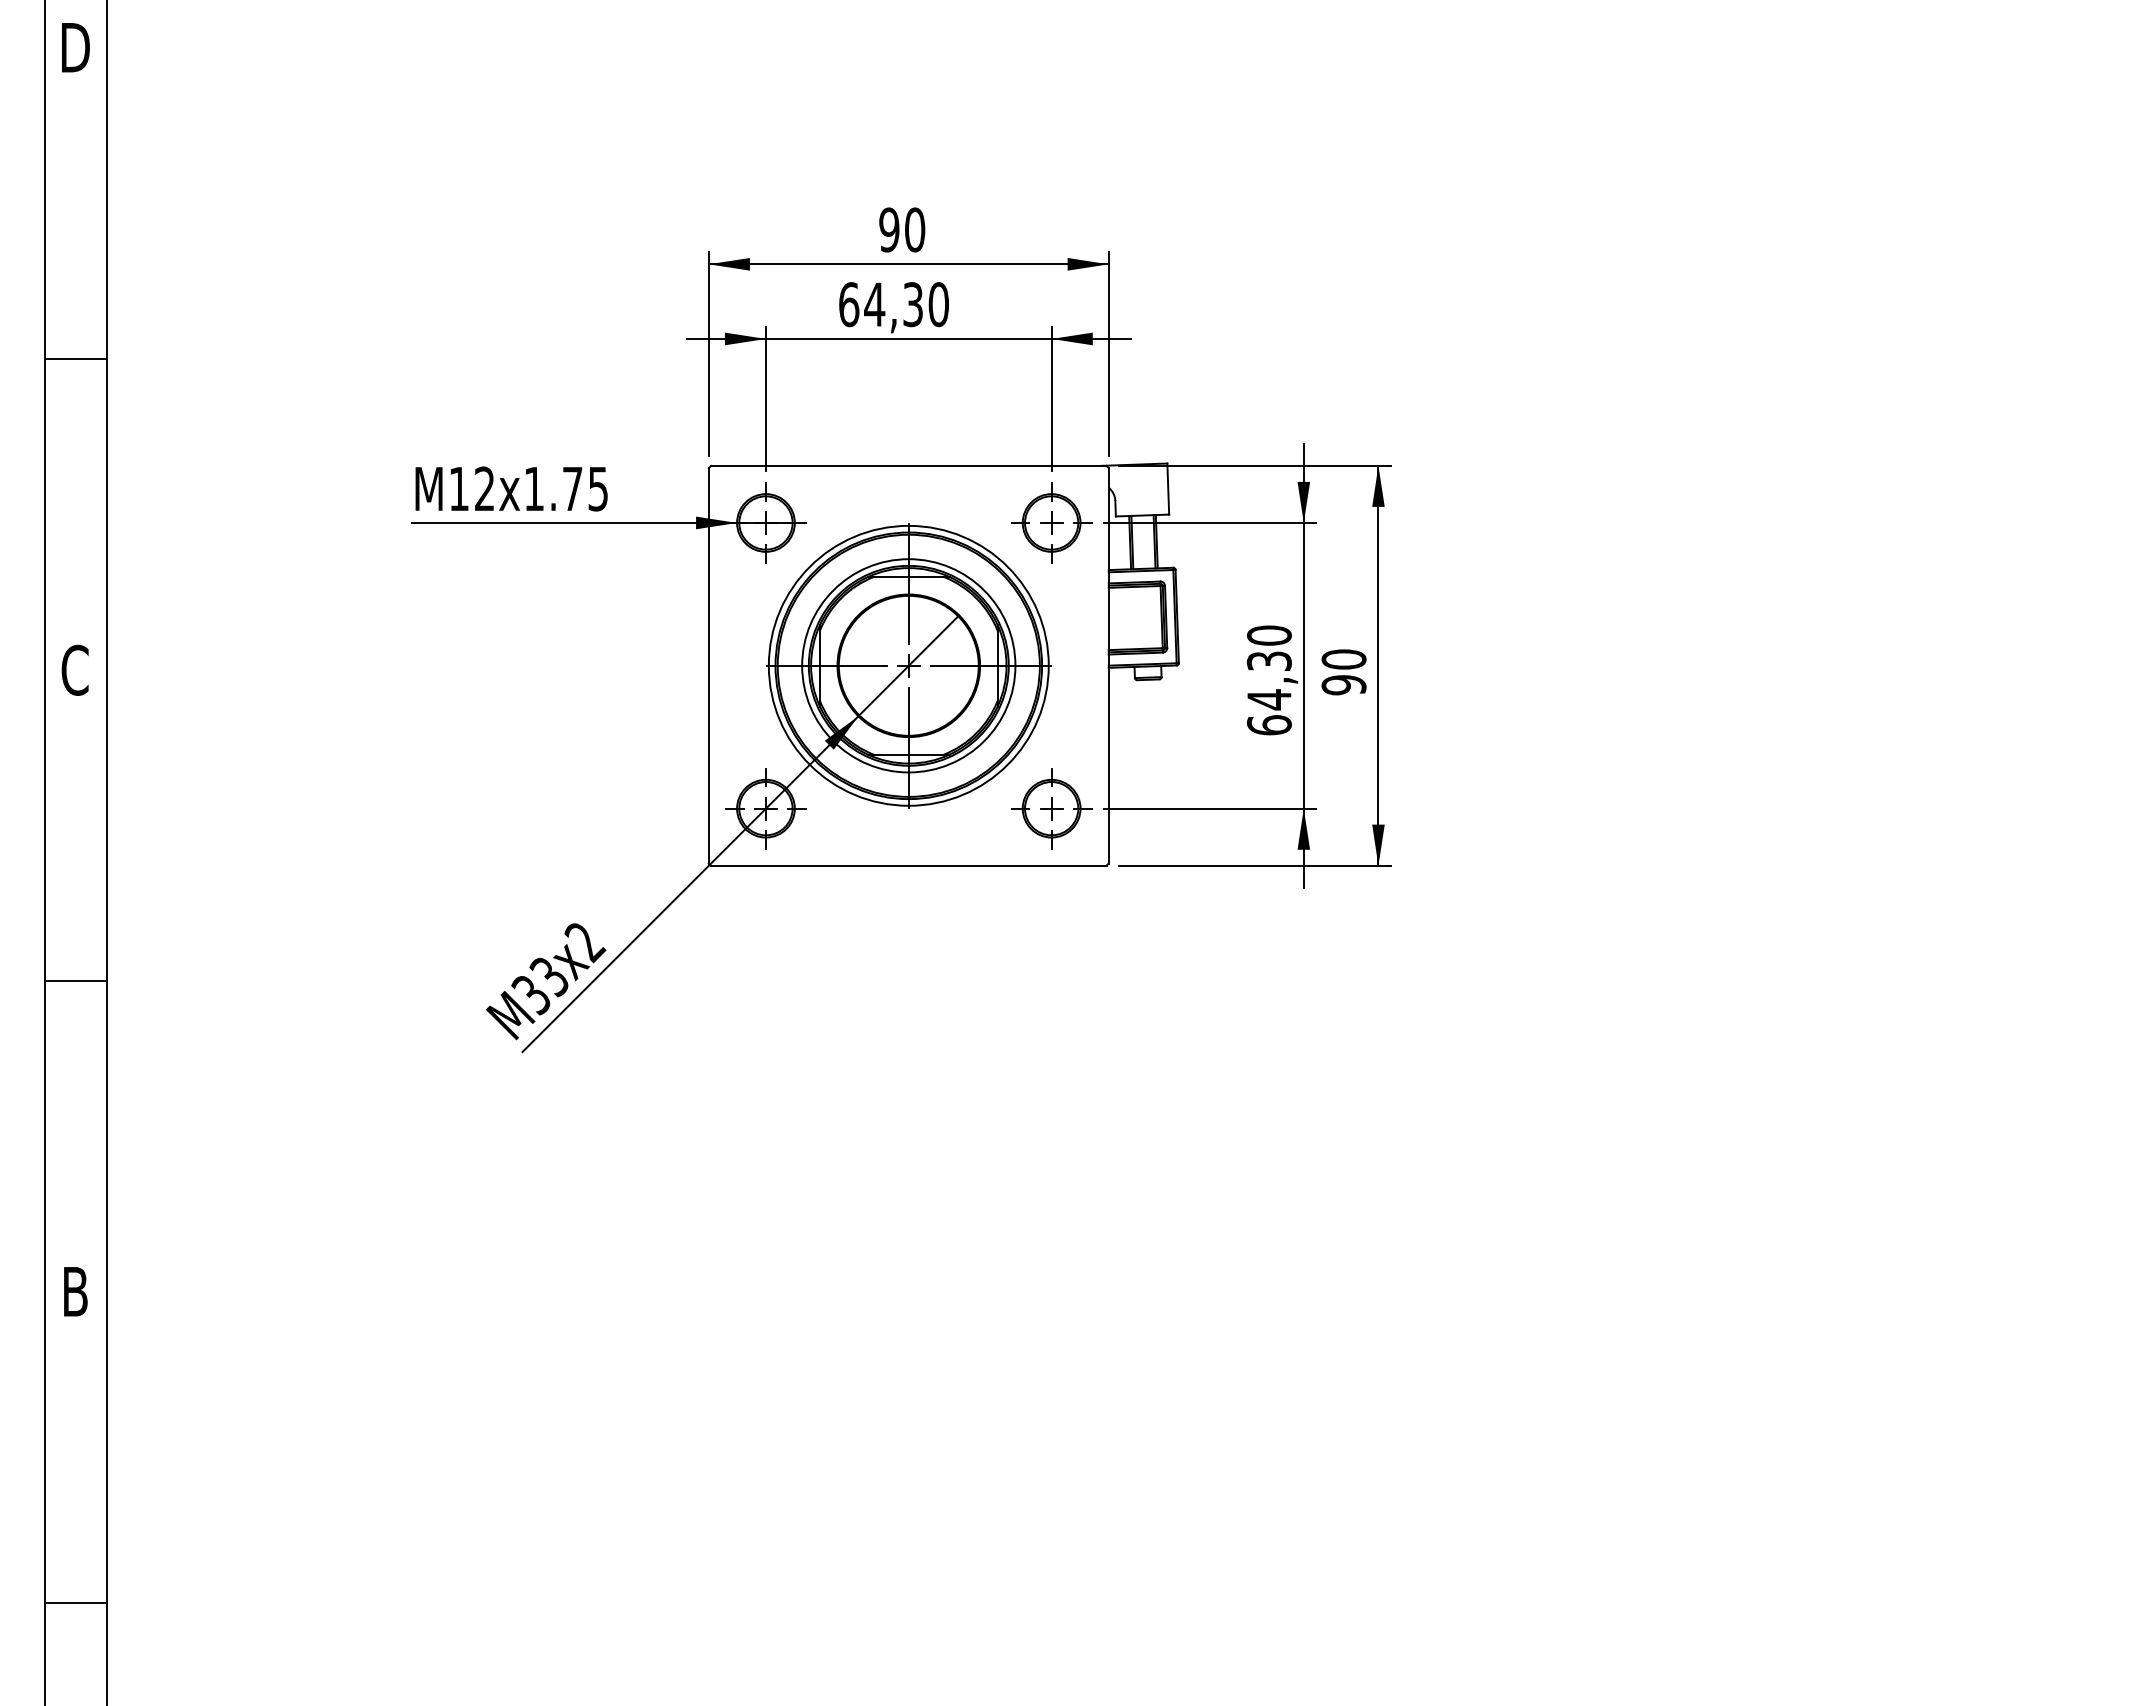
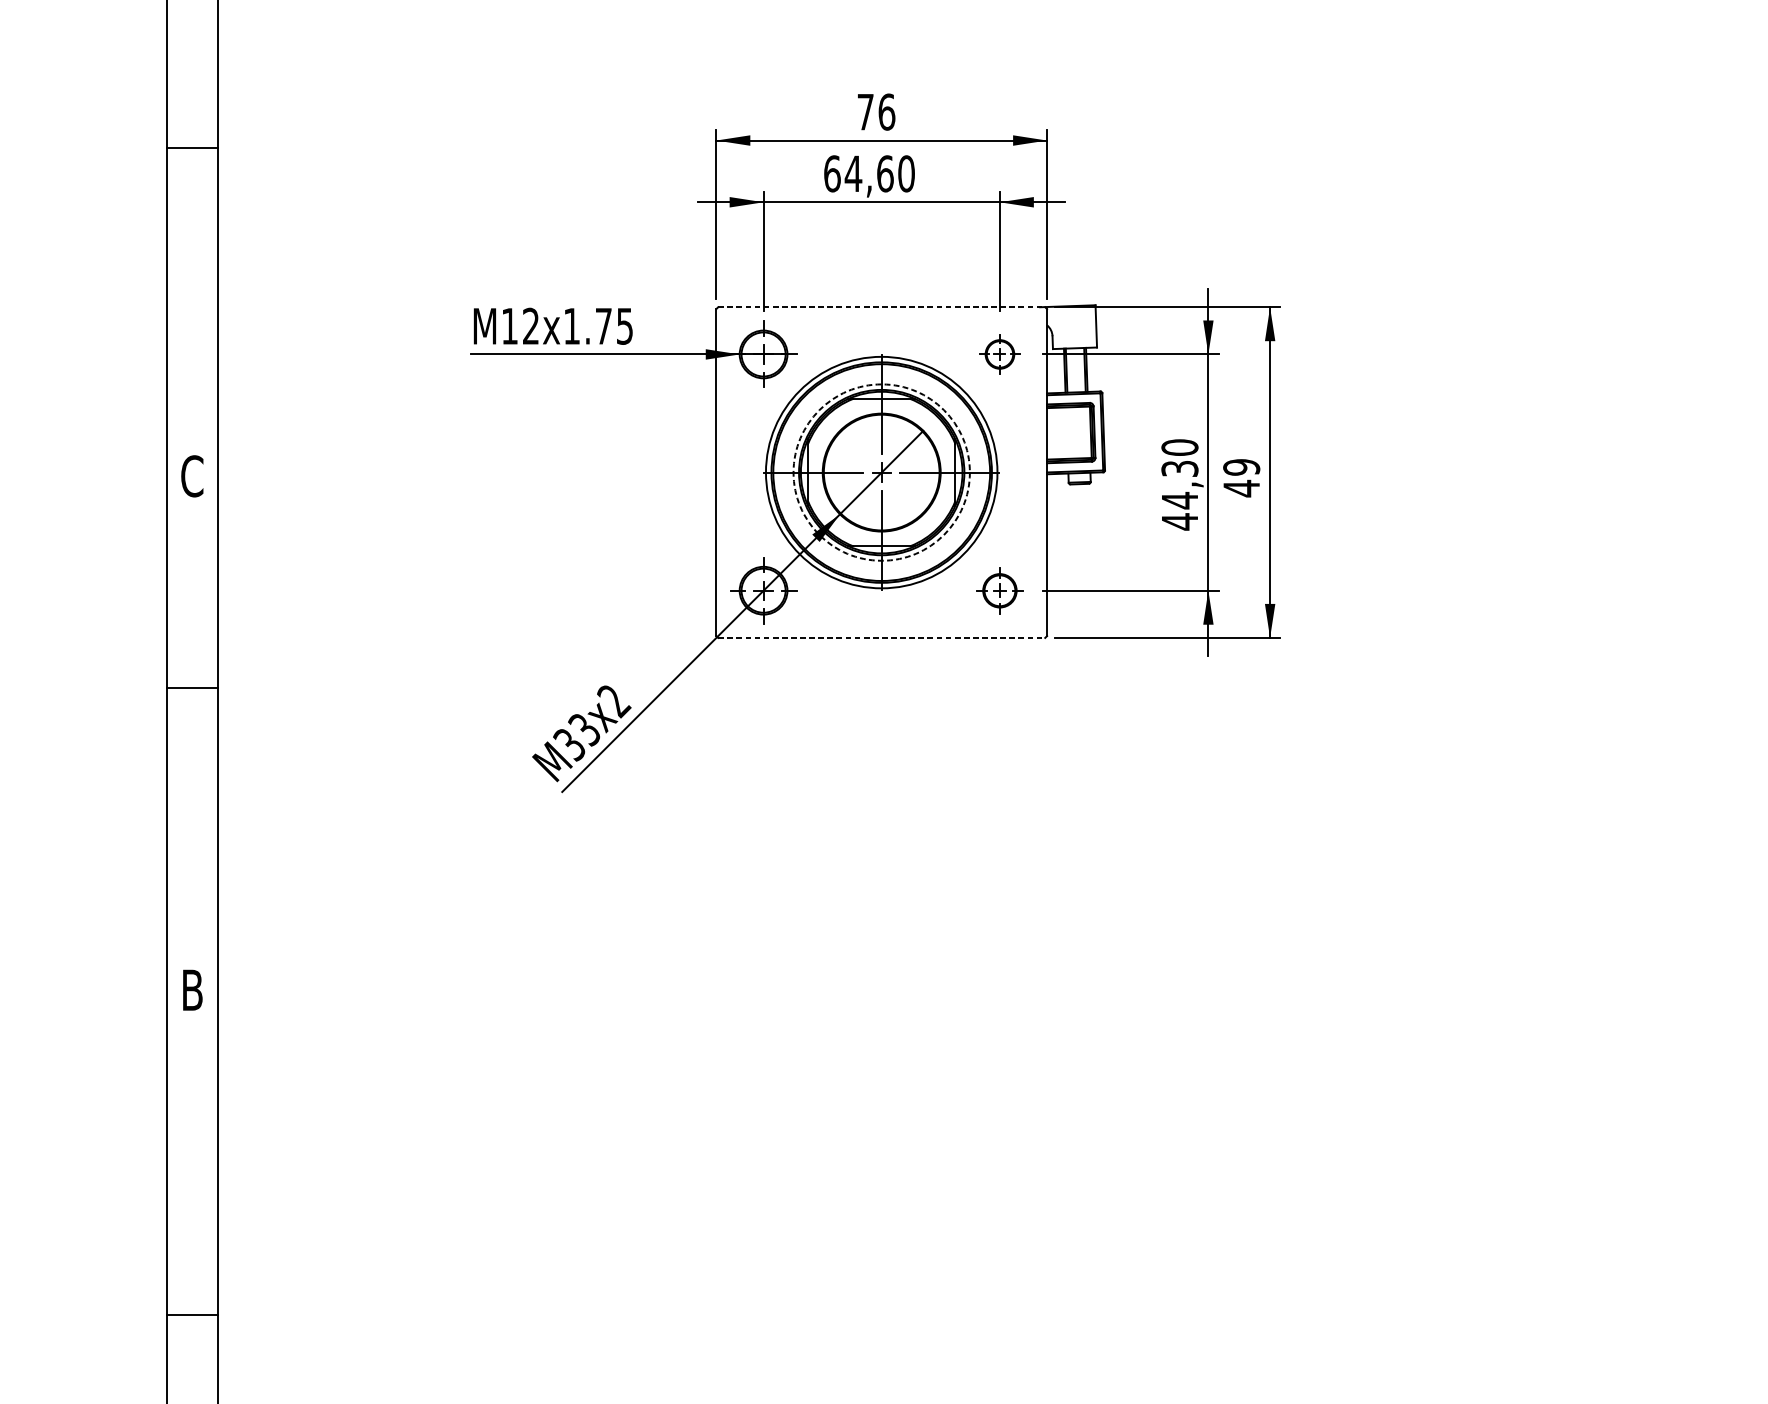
text: (902, 229) -> (876, 111), 90 -> 76
text: (913, 304) -> (885, 173), 64,30 -> 64,60
line: (75, 358) -> (192, 148), moved
line: (908, 465) -> (881, 306), solid -> dashed
part: (1051, 522) -> (999, 354), size x0.6
circle: (908, 665) -> (881, 472), solid -> dashed
text: (1343, 672) -> (1241, 478), 90 -> 49
text: (1269, 725) -> (1180, 521), 64,30 -> 44,30
part: (1051, 808) -> (999, 590), size x0.7
line: (908, 865) -> (881, 637), solid -> dashed
line: (75, 980) -> (192, 688), moved
line: (75, 1602) -> (192, 1314), moved

